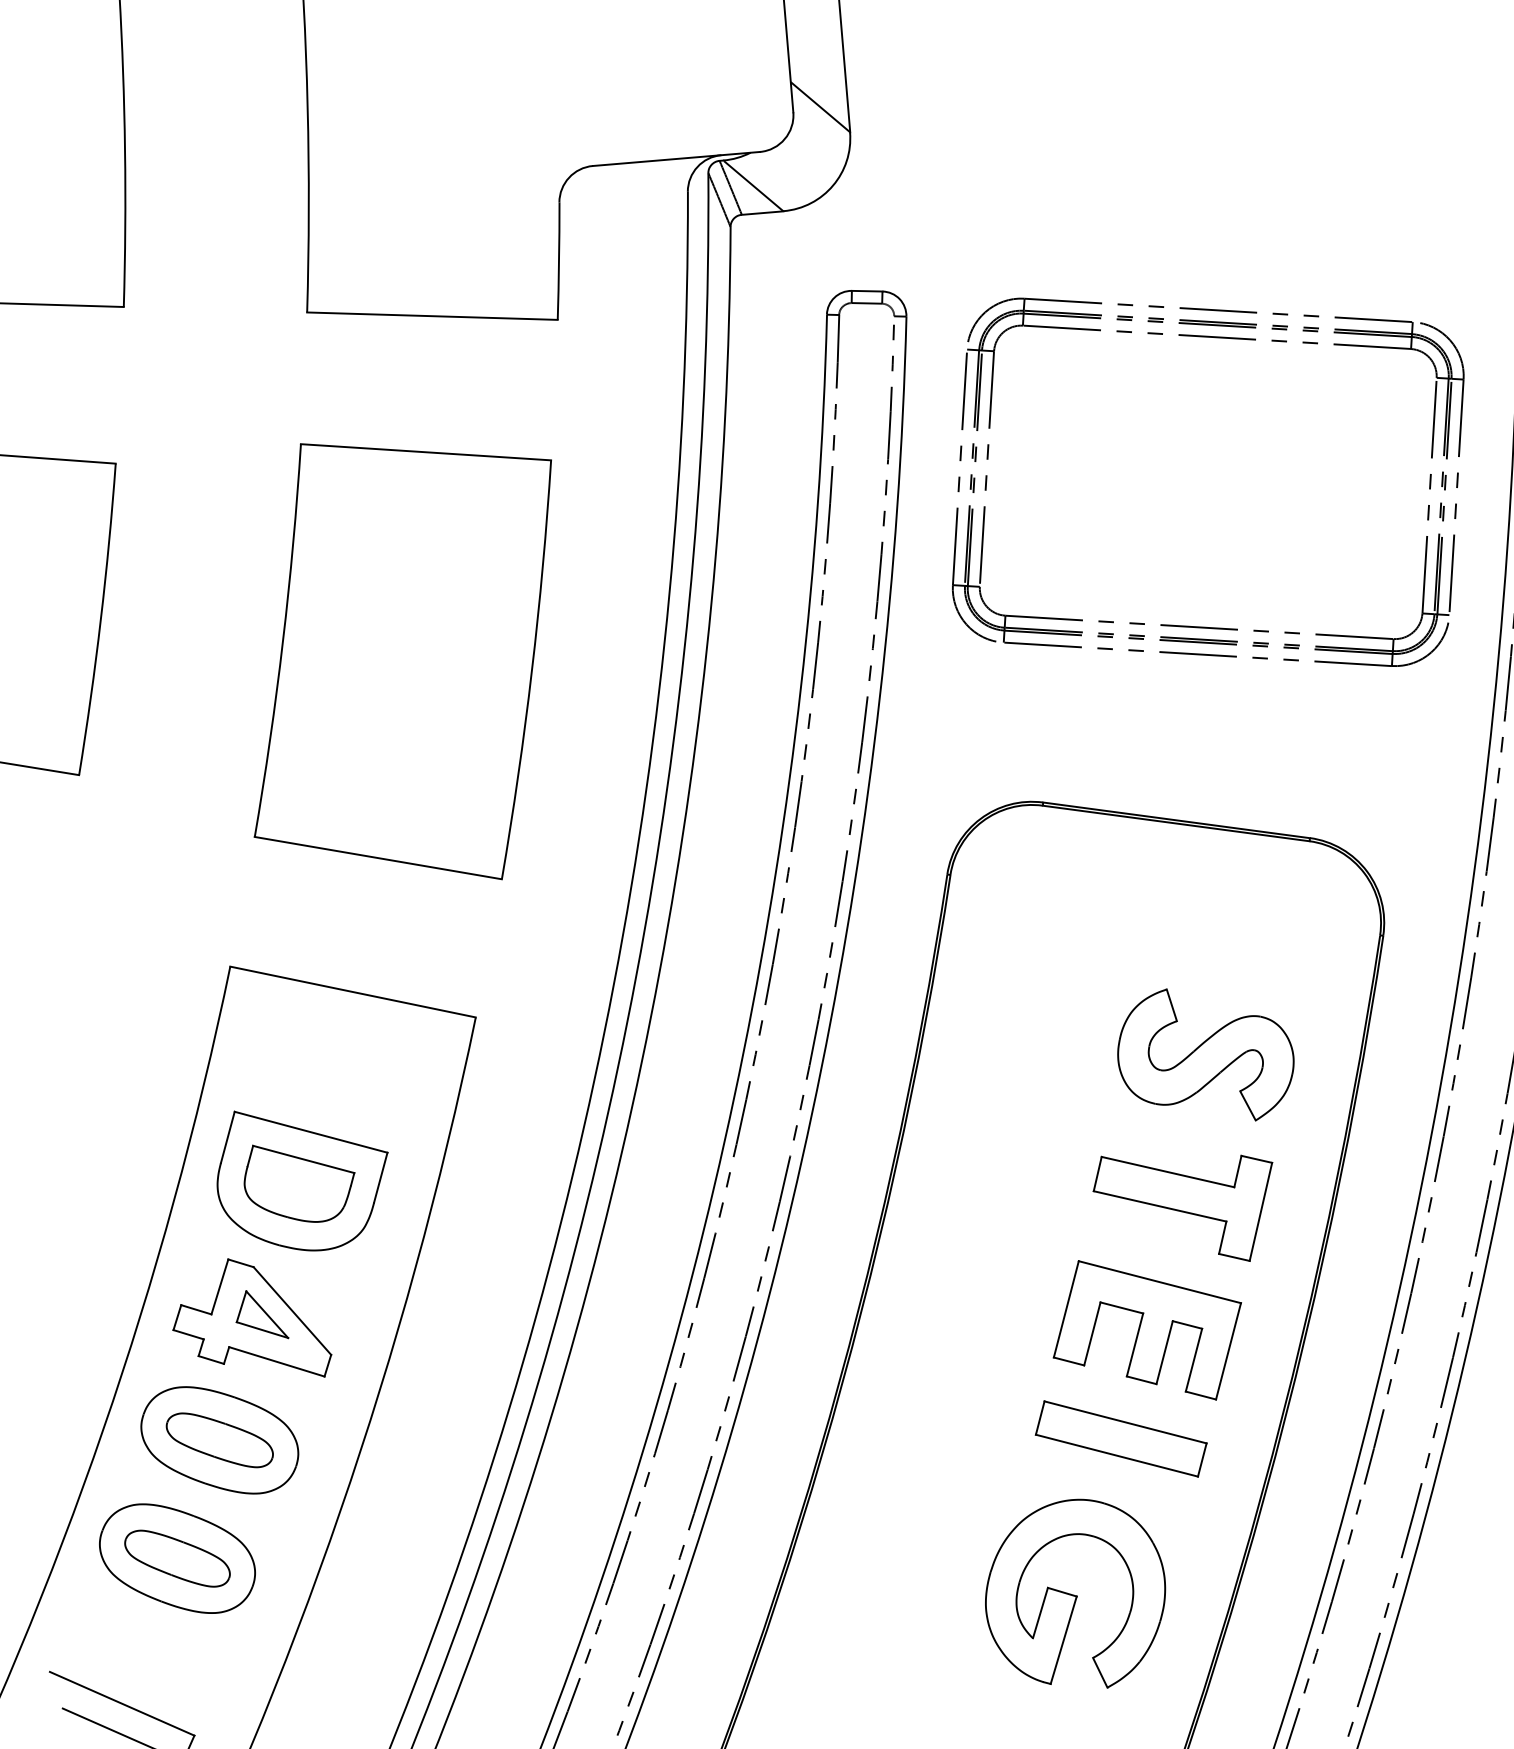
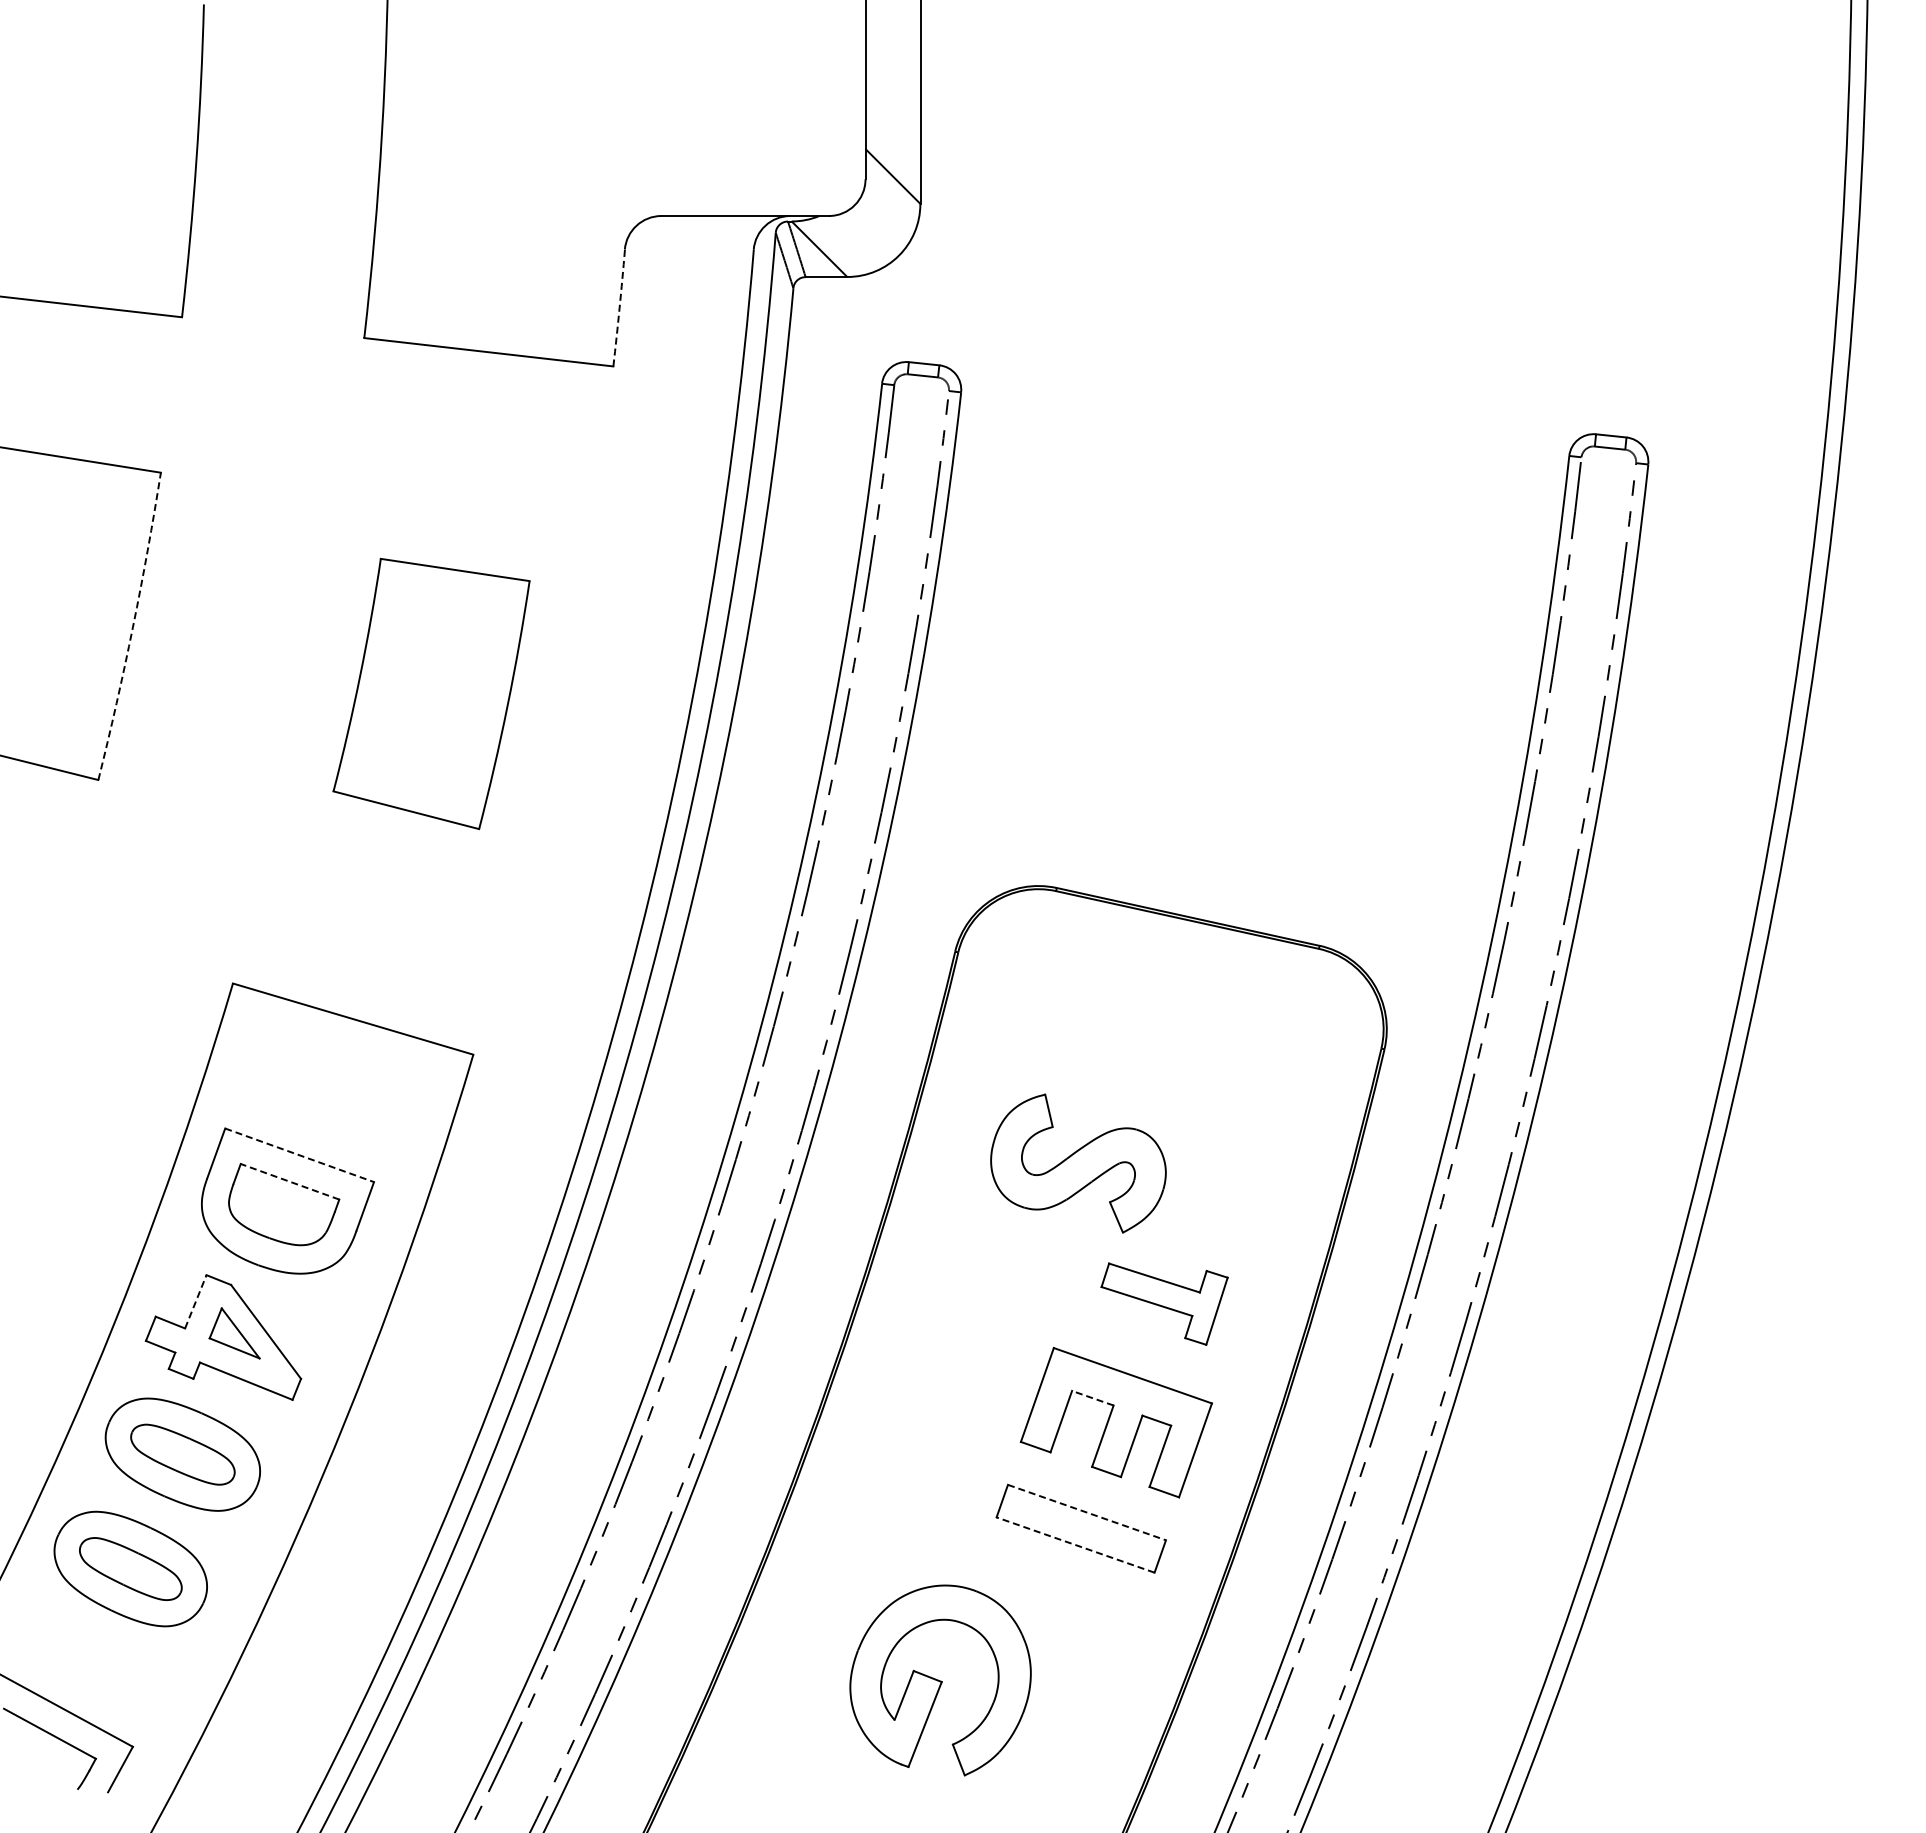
arc: (558, 261) -> (619, 308), solid -> dashed
part: (1218, 338) -> (1270, 440), removed
arc: (101, 620) -> (133, 627), solid -> dashed
part: (403, 661) -> (431, 693), size x0.6
part: (1205, 1055) -> (1078, 1163), moved
line: (311, 1132) -> (300, 1155), solid -> dashed
line: (303, 1159) -> (289, 1181), solid -> dashed
part: (1185, 1208) -> (1164, 1304), size x0.7
line: (219, 1286) -> (195, 1301), solid -> dashed
line: (1121, 1308) -> (1092, 1398), solid -> dashed
line: (1125, 1422) -> (1086, 1512), solid -> dashed
line: (1116, 1456) -> (1075, 1545), solid -> dashed
part: (1075, 1595) -> (940, 1680), moved

